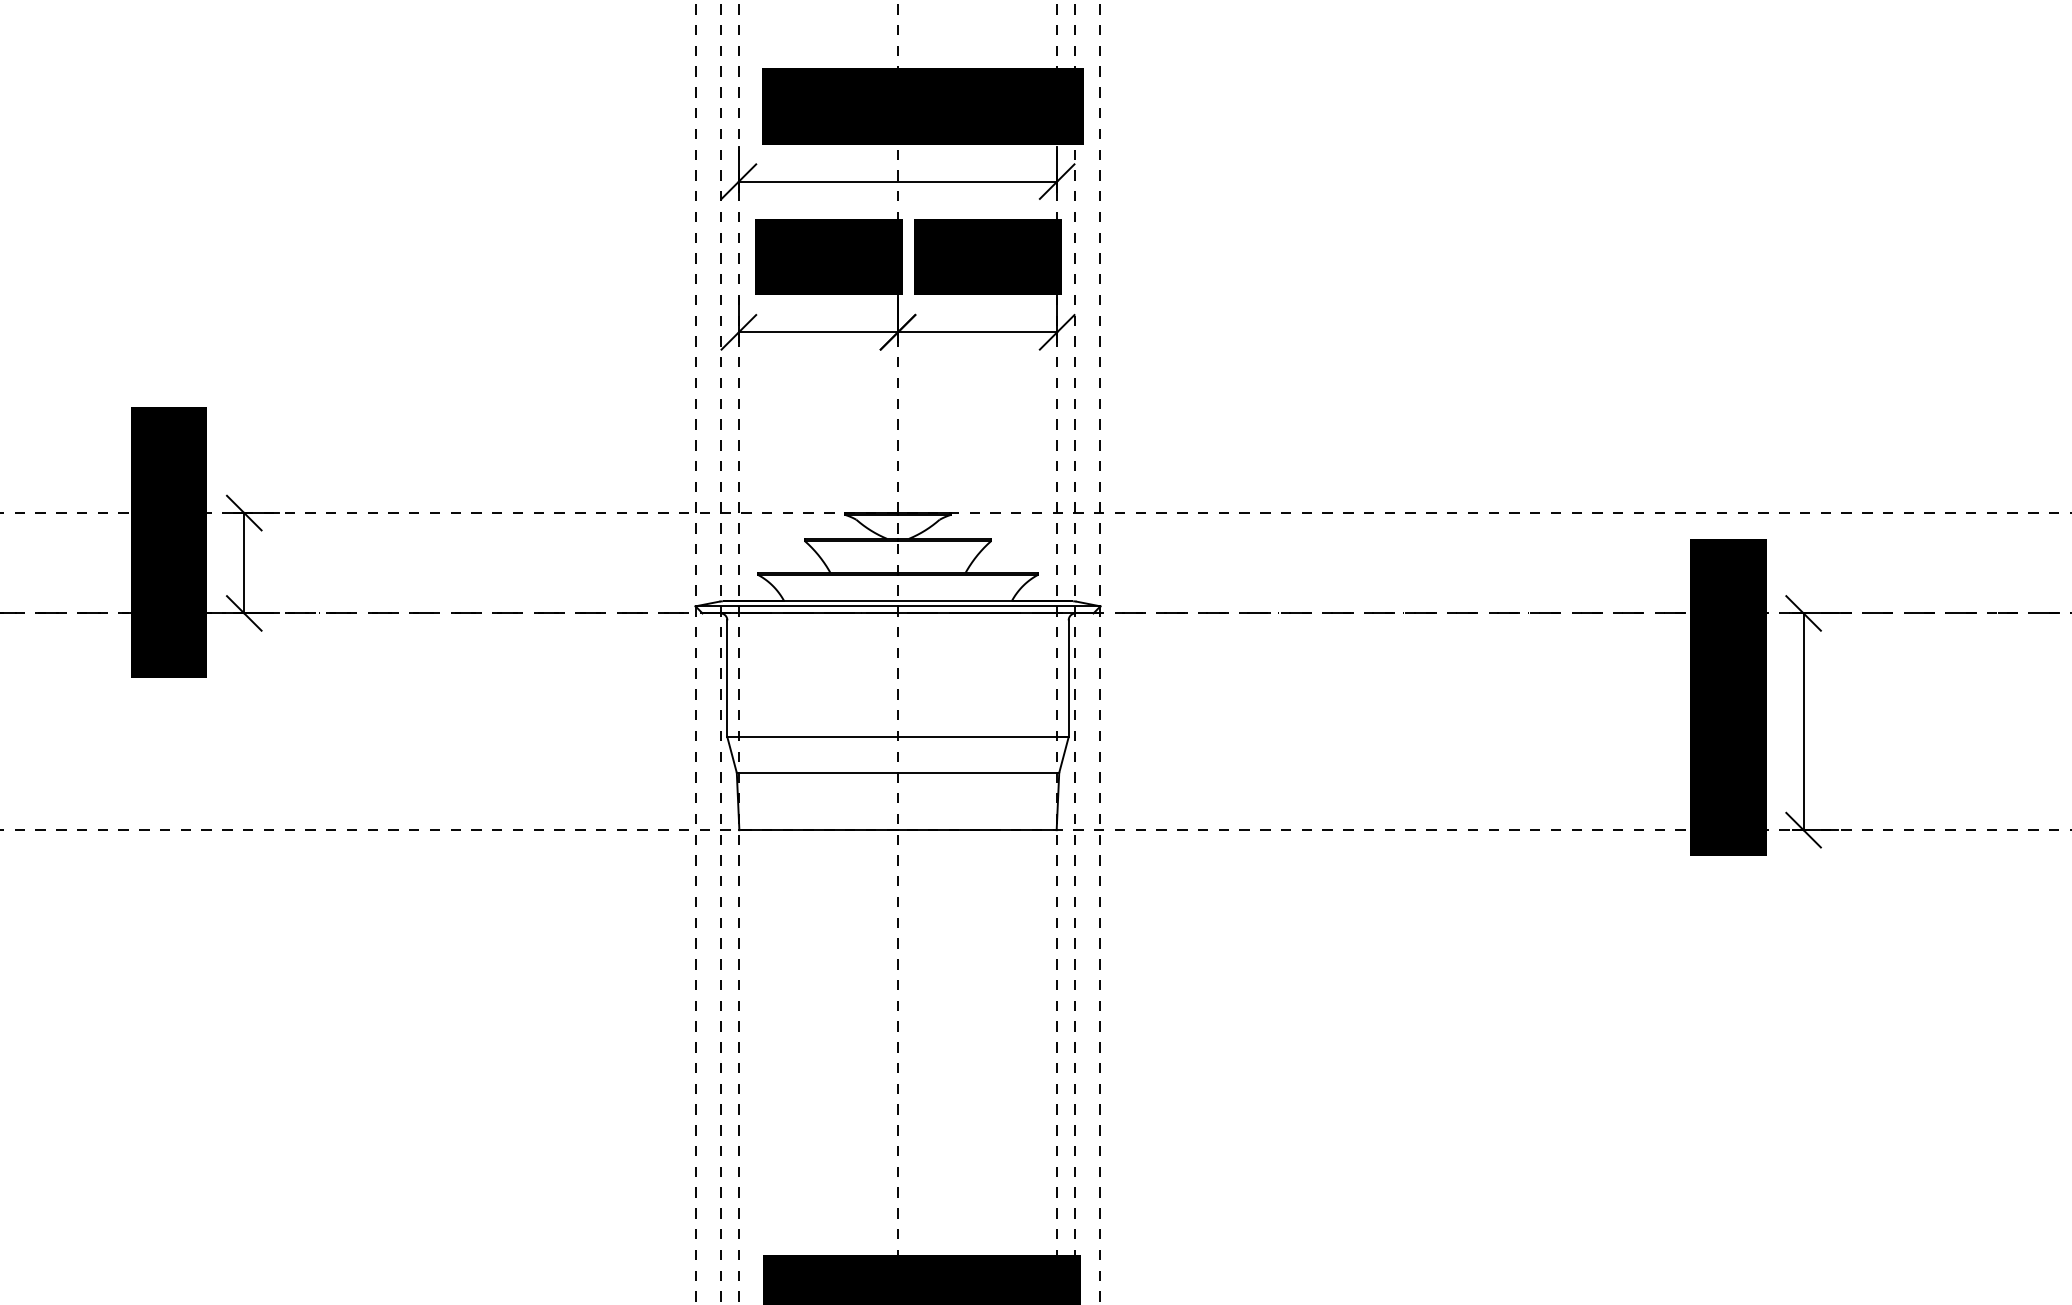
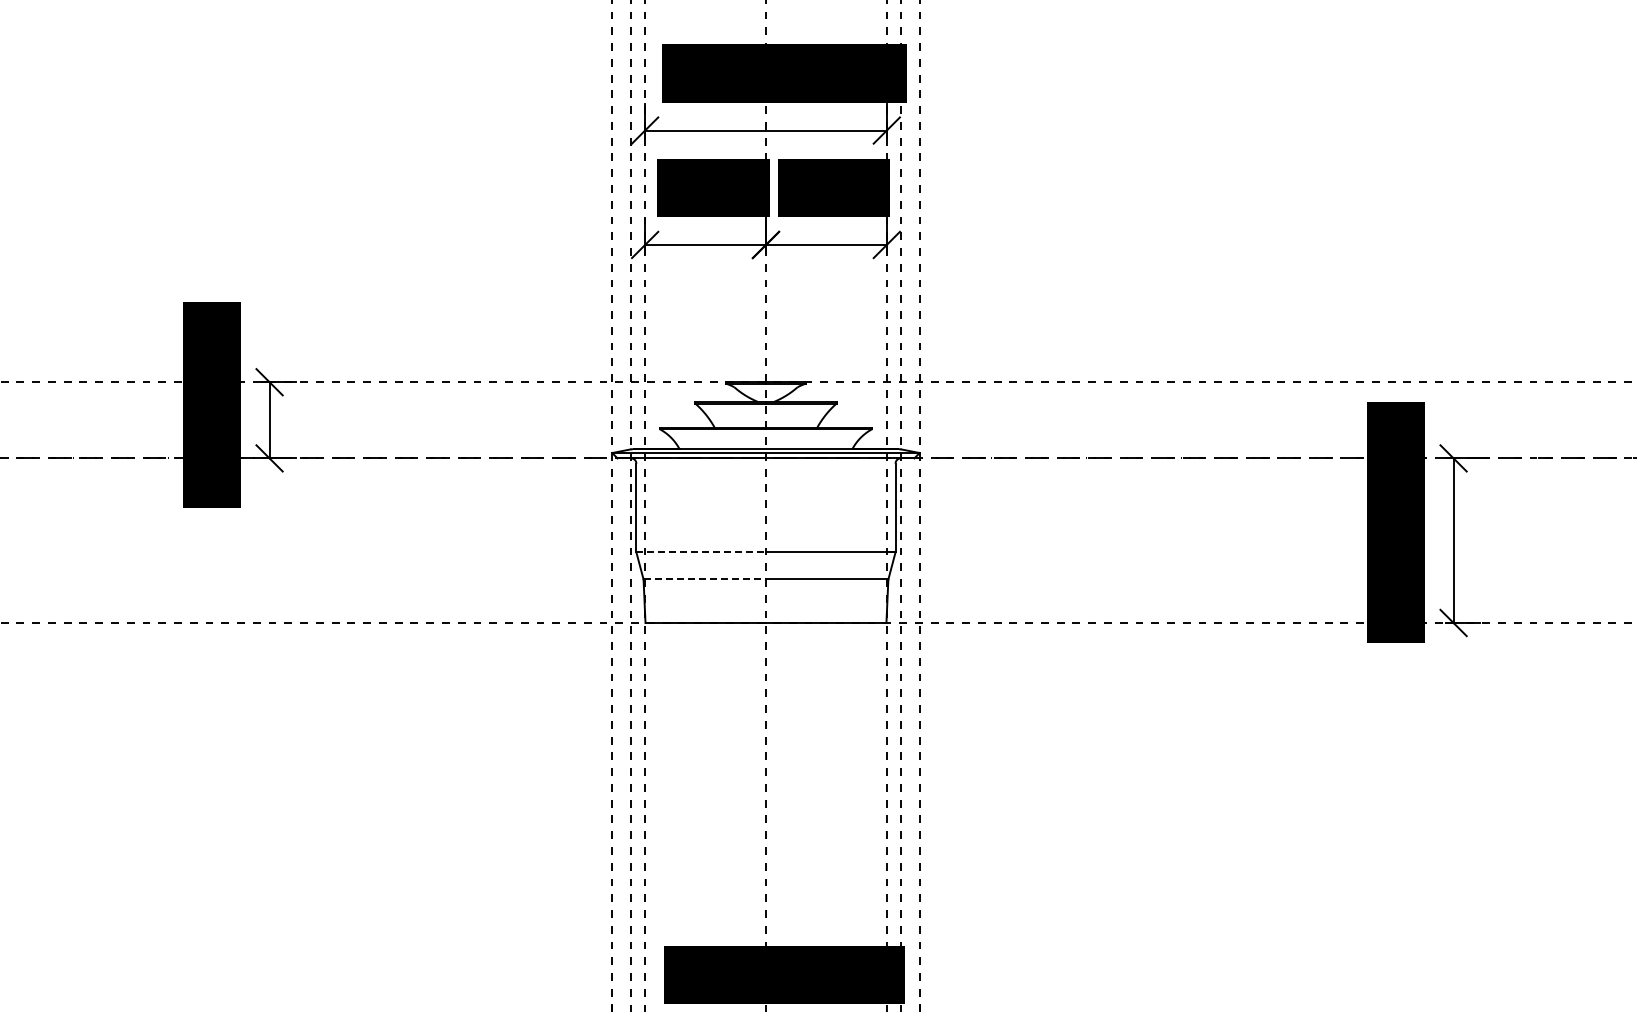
line: (813, 737) -> (701, 552), solid -> dashed
line: (818, 772) -> (705, 579), solid -> dashed

